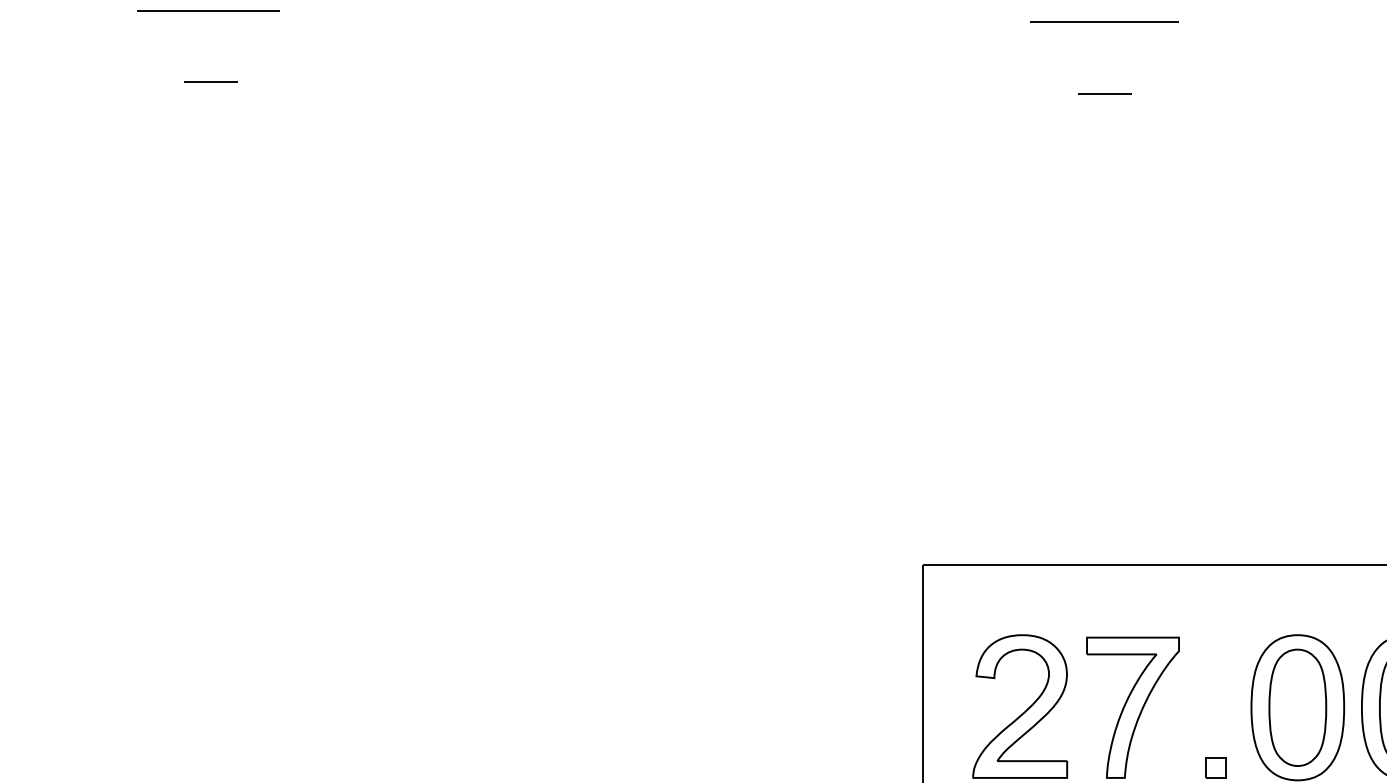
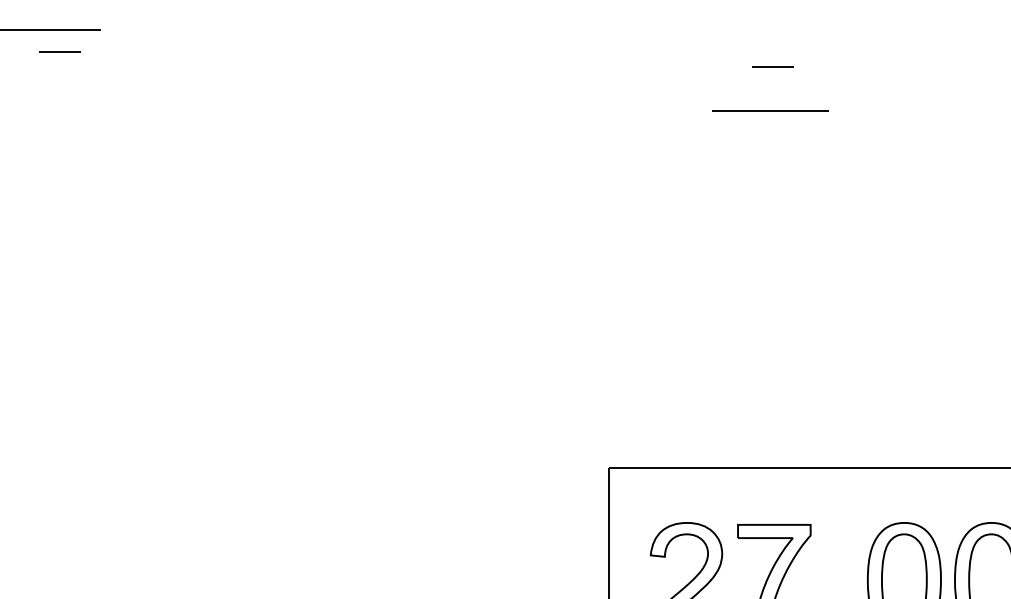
line: (1104, 21) -> (769, 110), moved
line: (210, 81) -> (59, 52), moved
line: (1104, 93) -> (772, 67), moved

